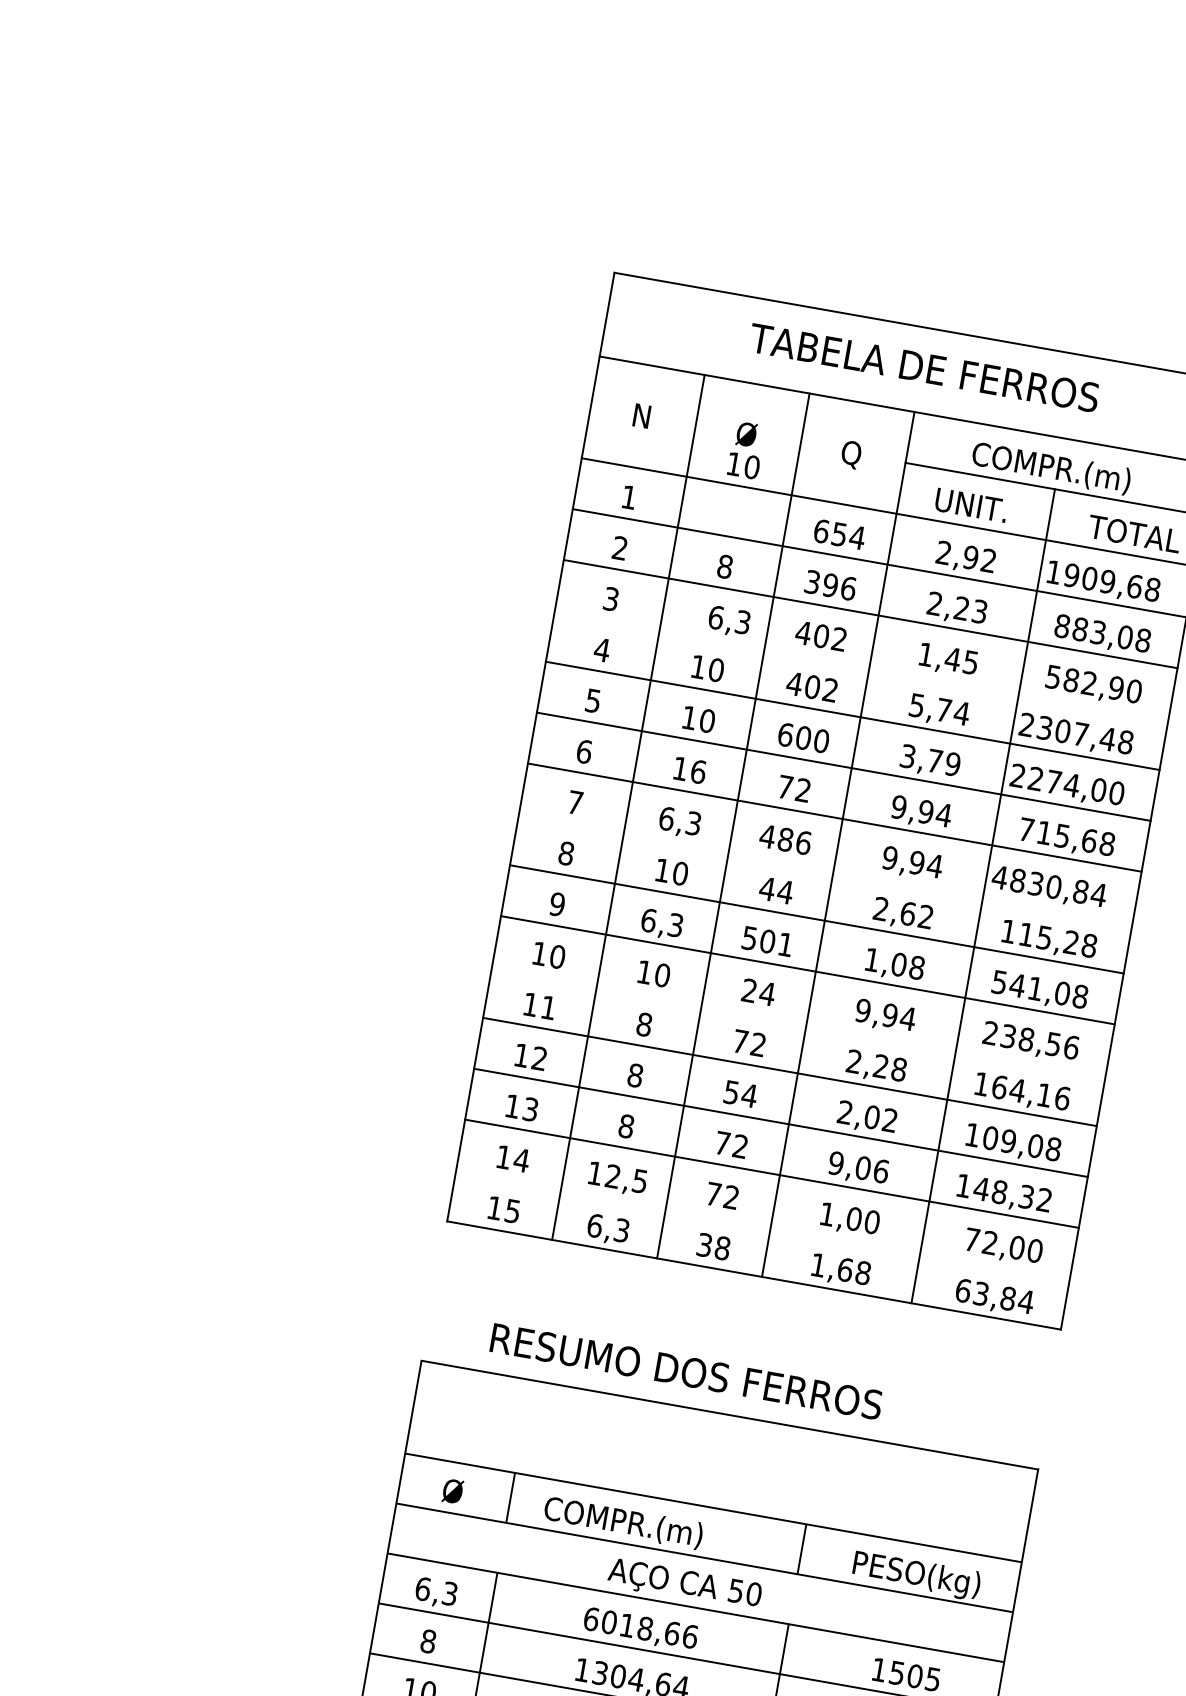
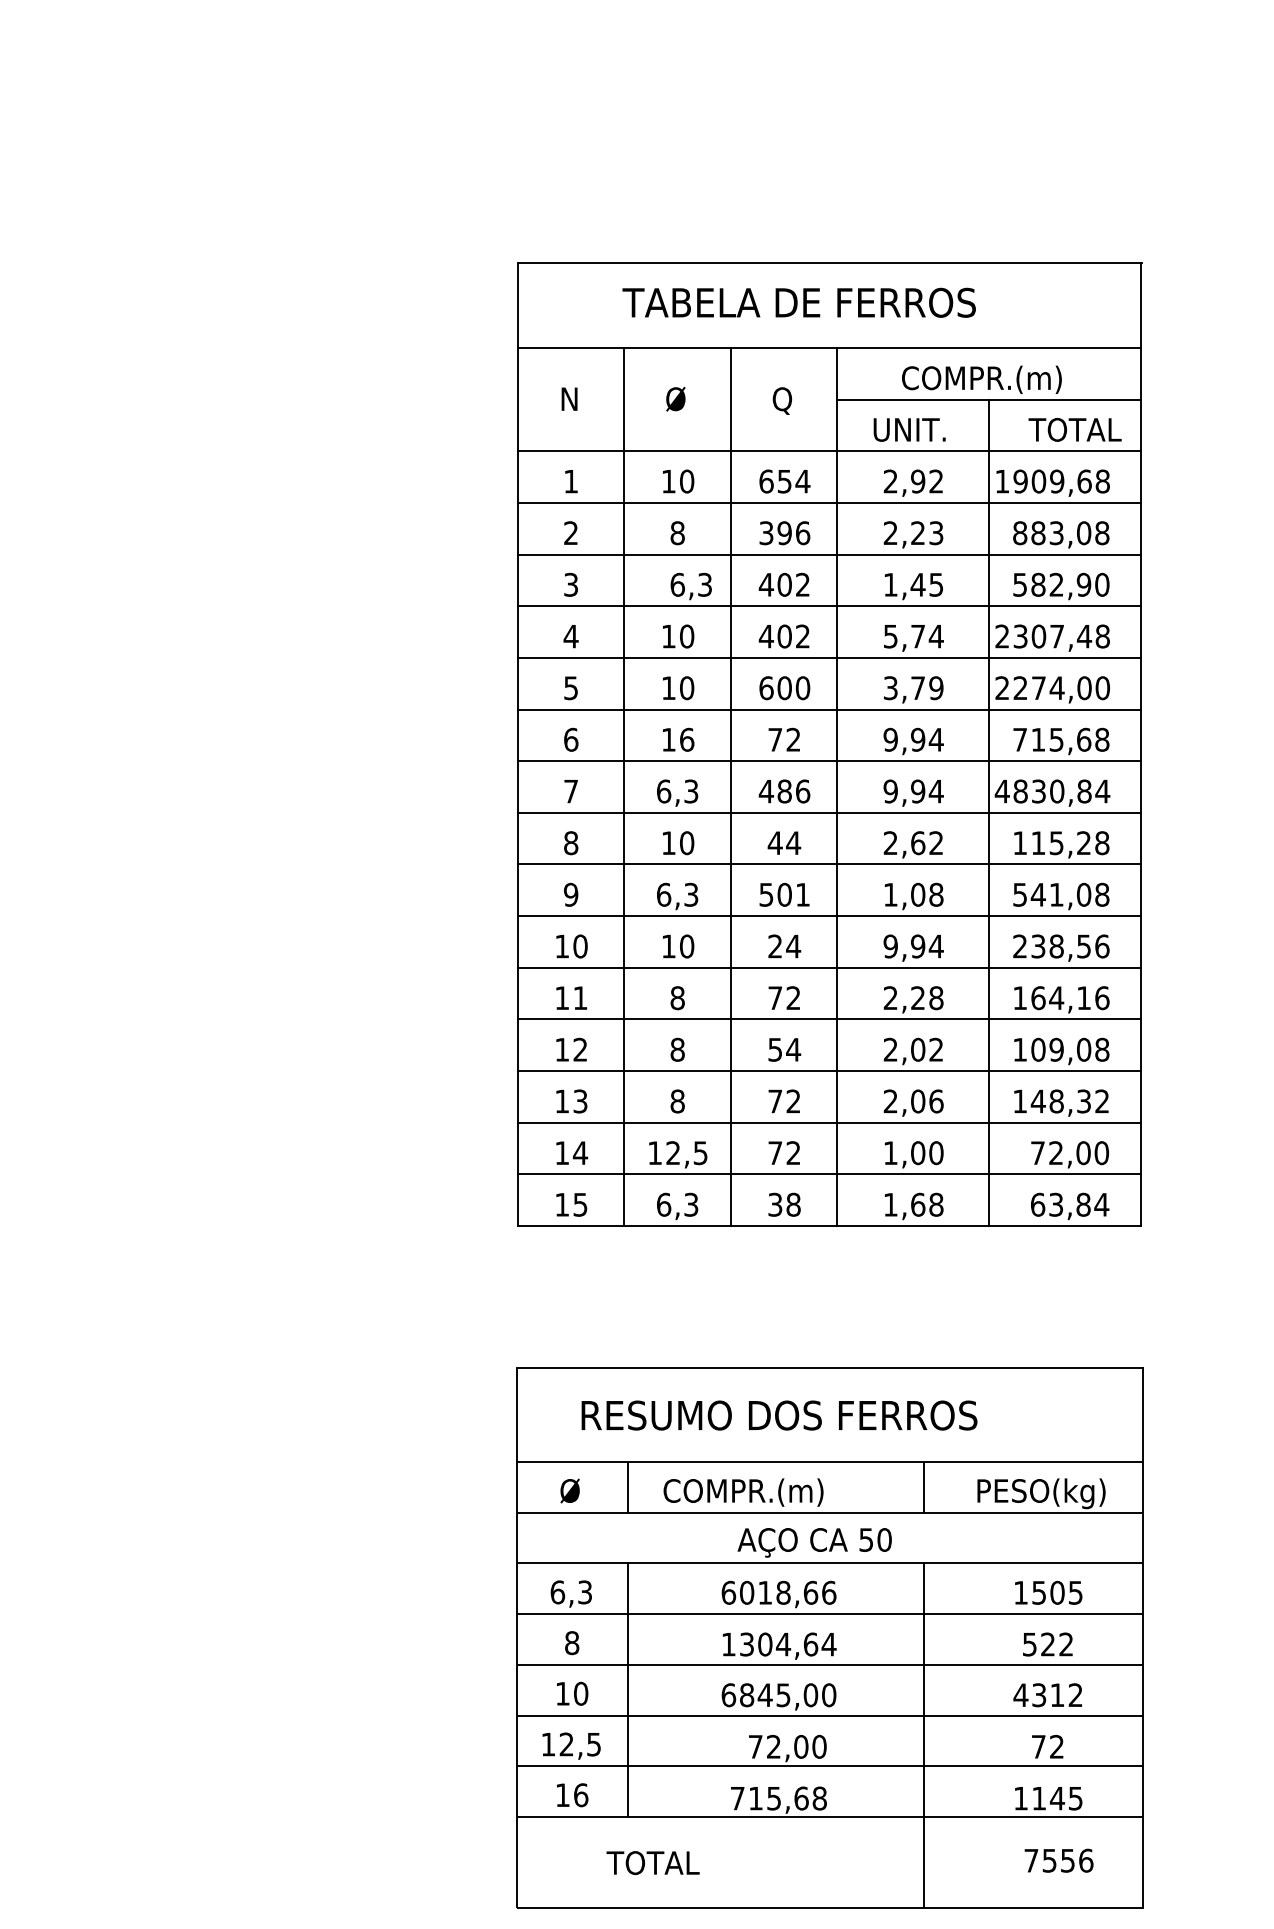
text: (923, 367) -> (798, 302), moved
text: (743, 465) -> (678, 481), moved
line: (860, 665) -> (828, 606), added
line: (825, 868) -> (828, 812), added
line: (798, 1020) -> (828, 967), added
text: (836, 1163) -> (890, 1101), 9,06 -> 2,06
line: (762, 1224) -> (828, 1174), added
text: (686, 1371) -> (779, 1415), moved

